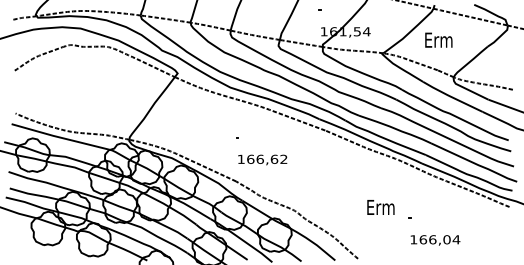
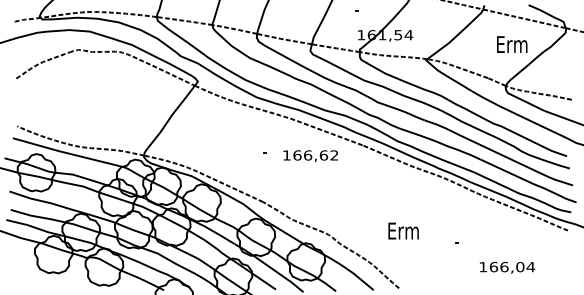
text: (439, 40) -> (512, 44), moved
text: (262, 159) -> (310, 155), moved
text: (380, 206) -> (403, 230), moved
text: (435, 240) -> (507, 267), moved

